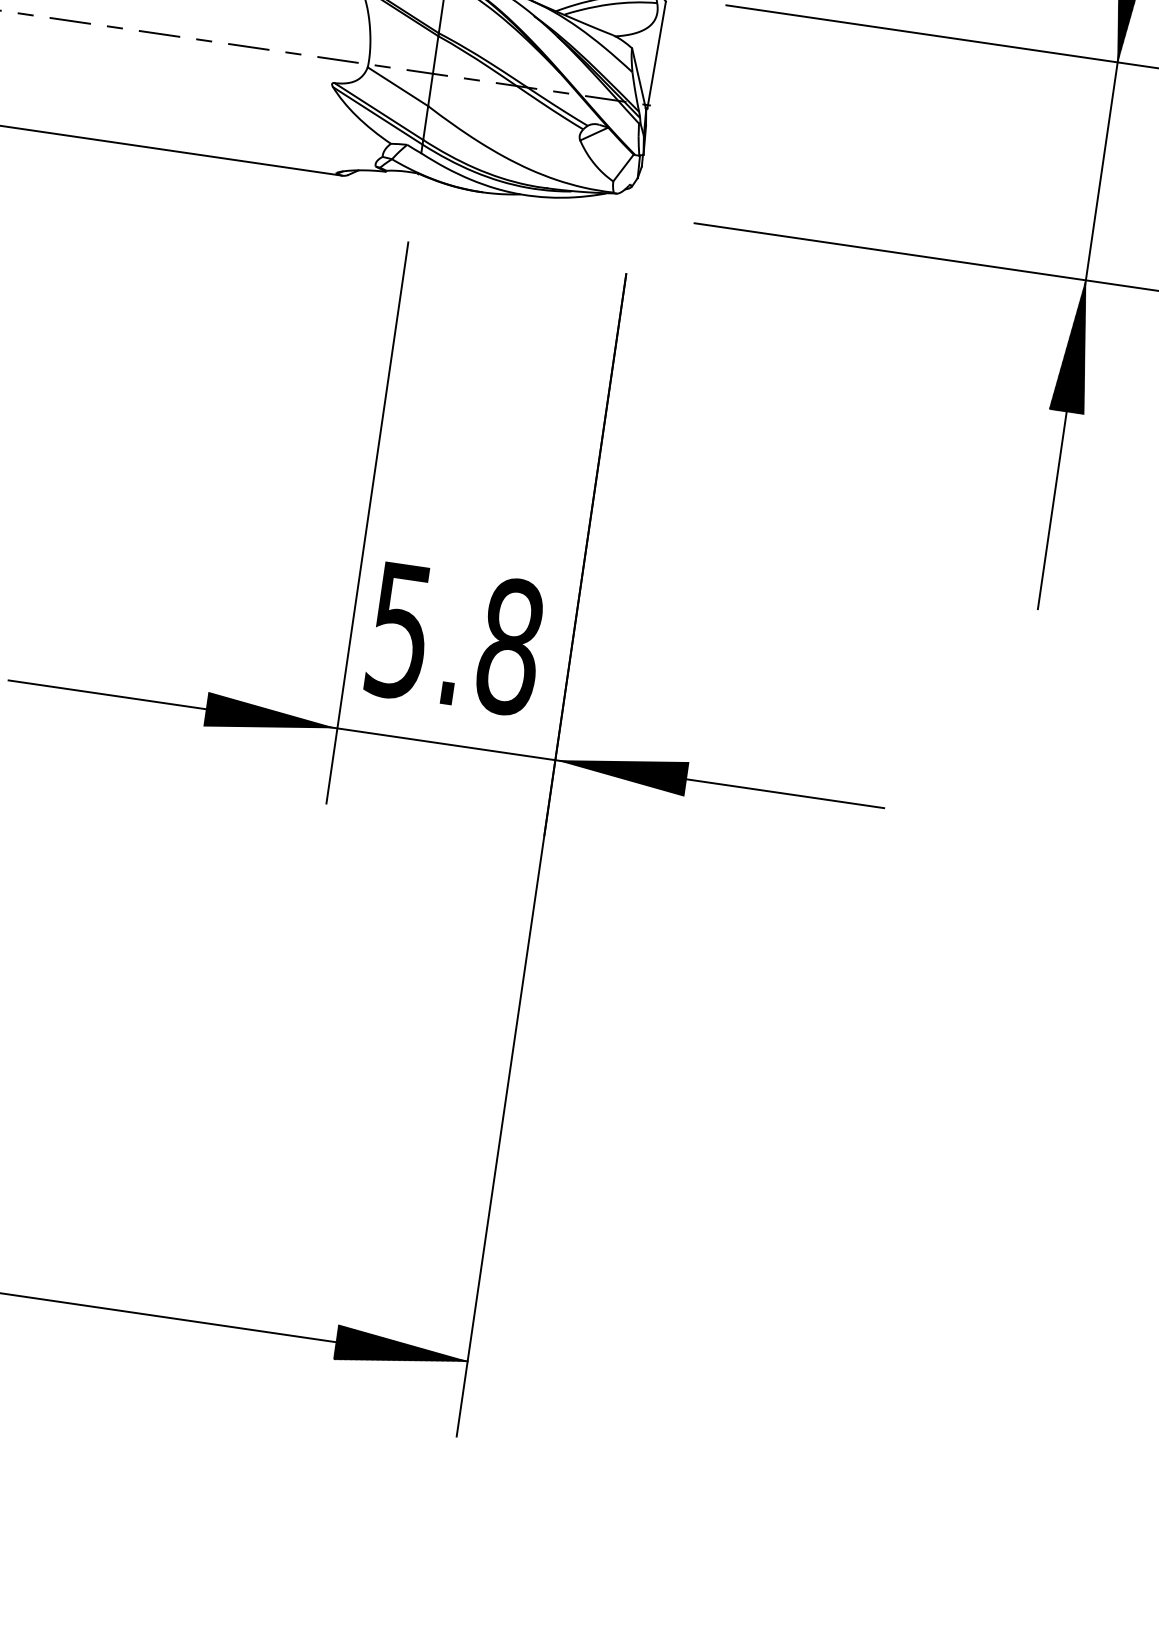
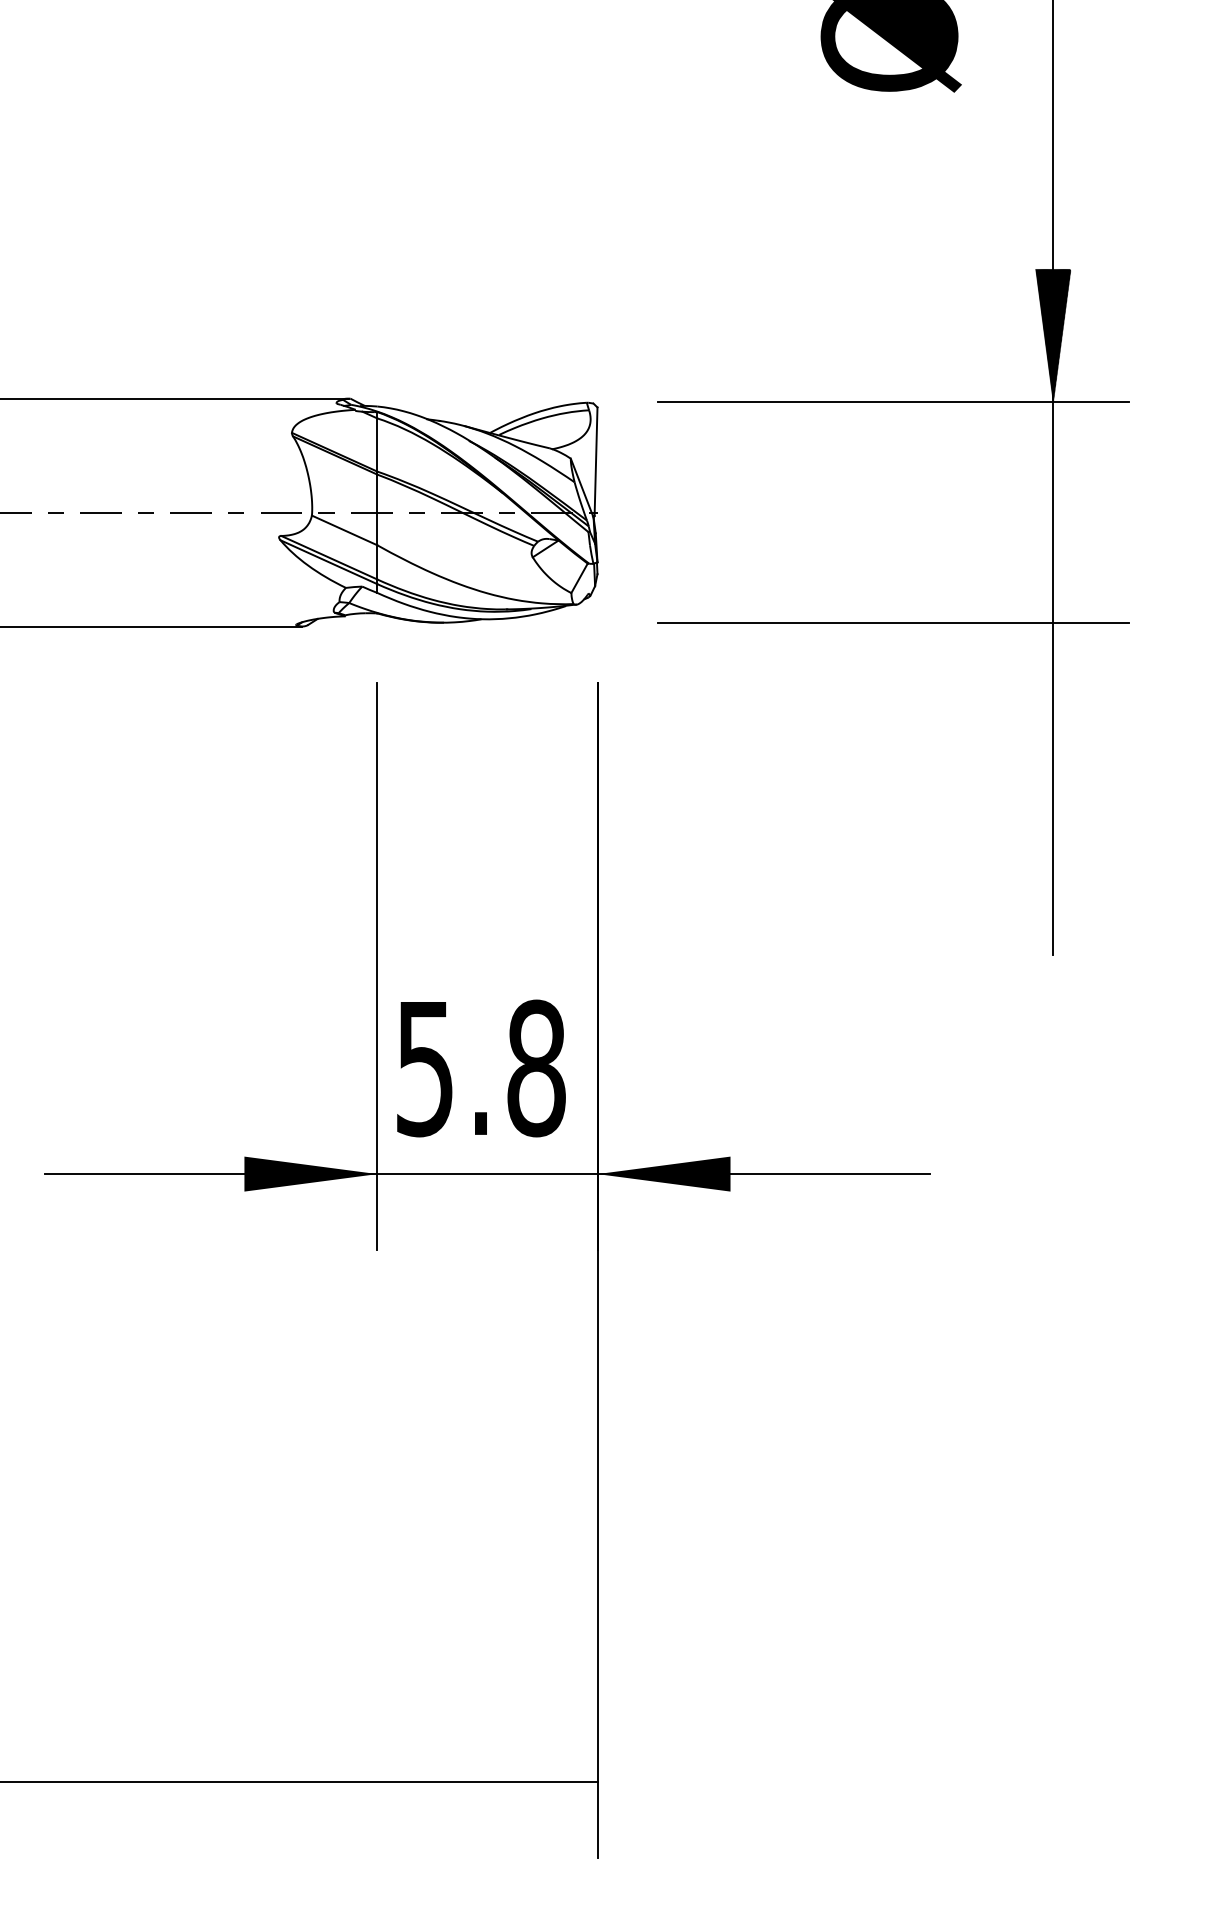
hatch: (1075, 345) -> (1052, 688), removed
hatch: (401, 1351) -> (530, 1781), removed

